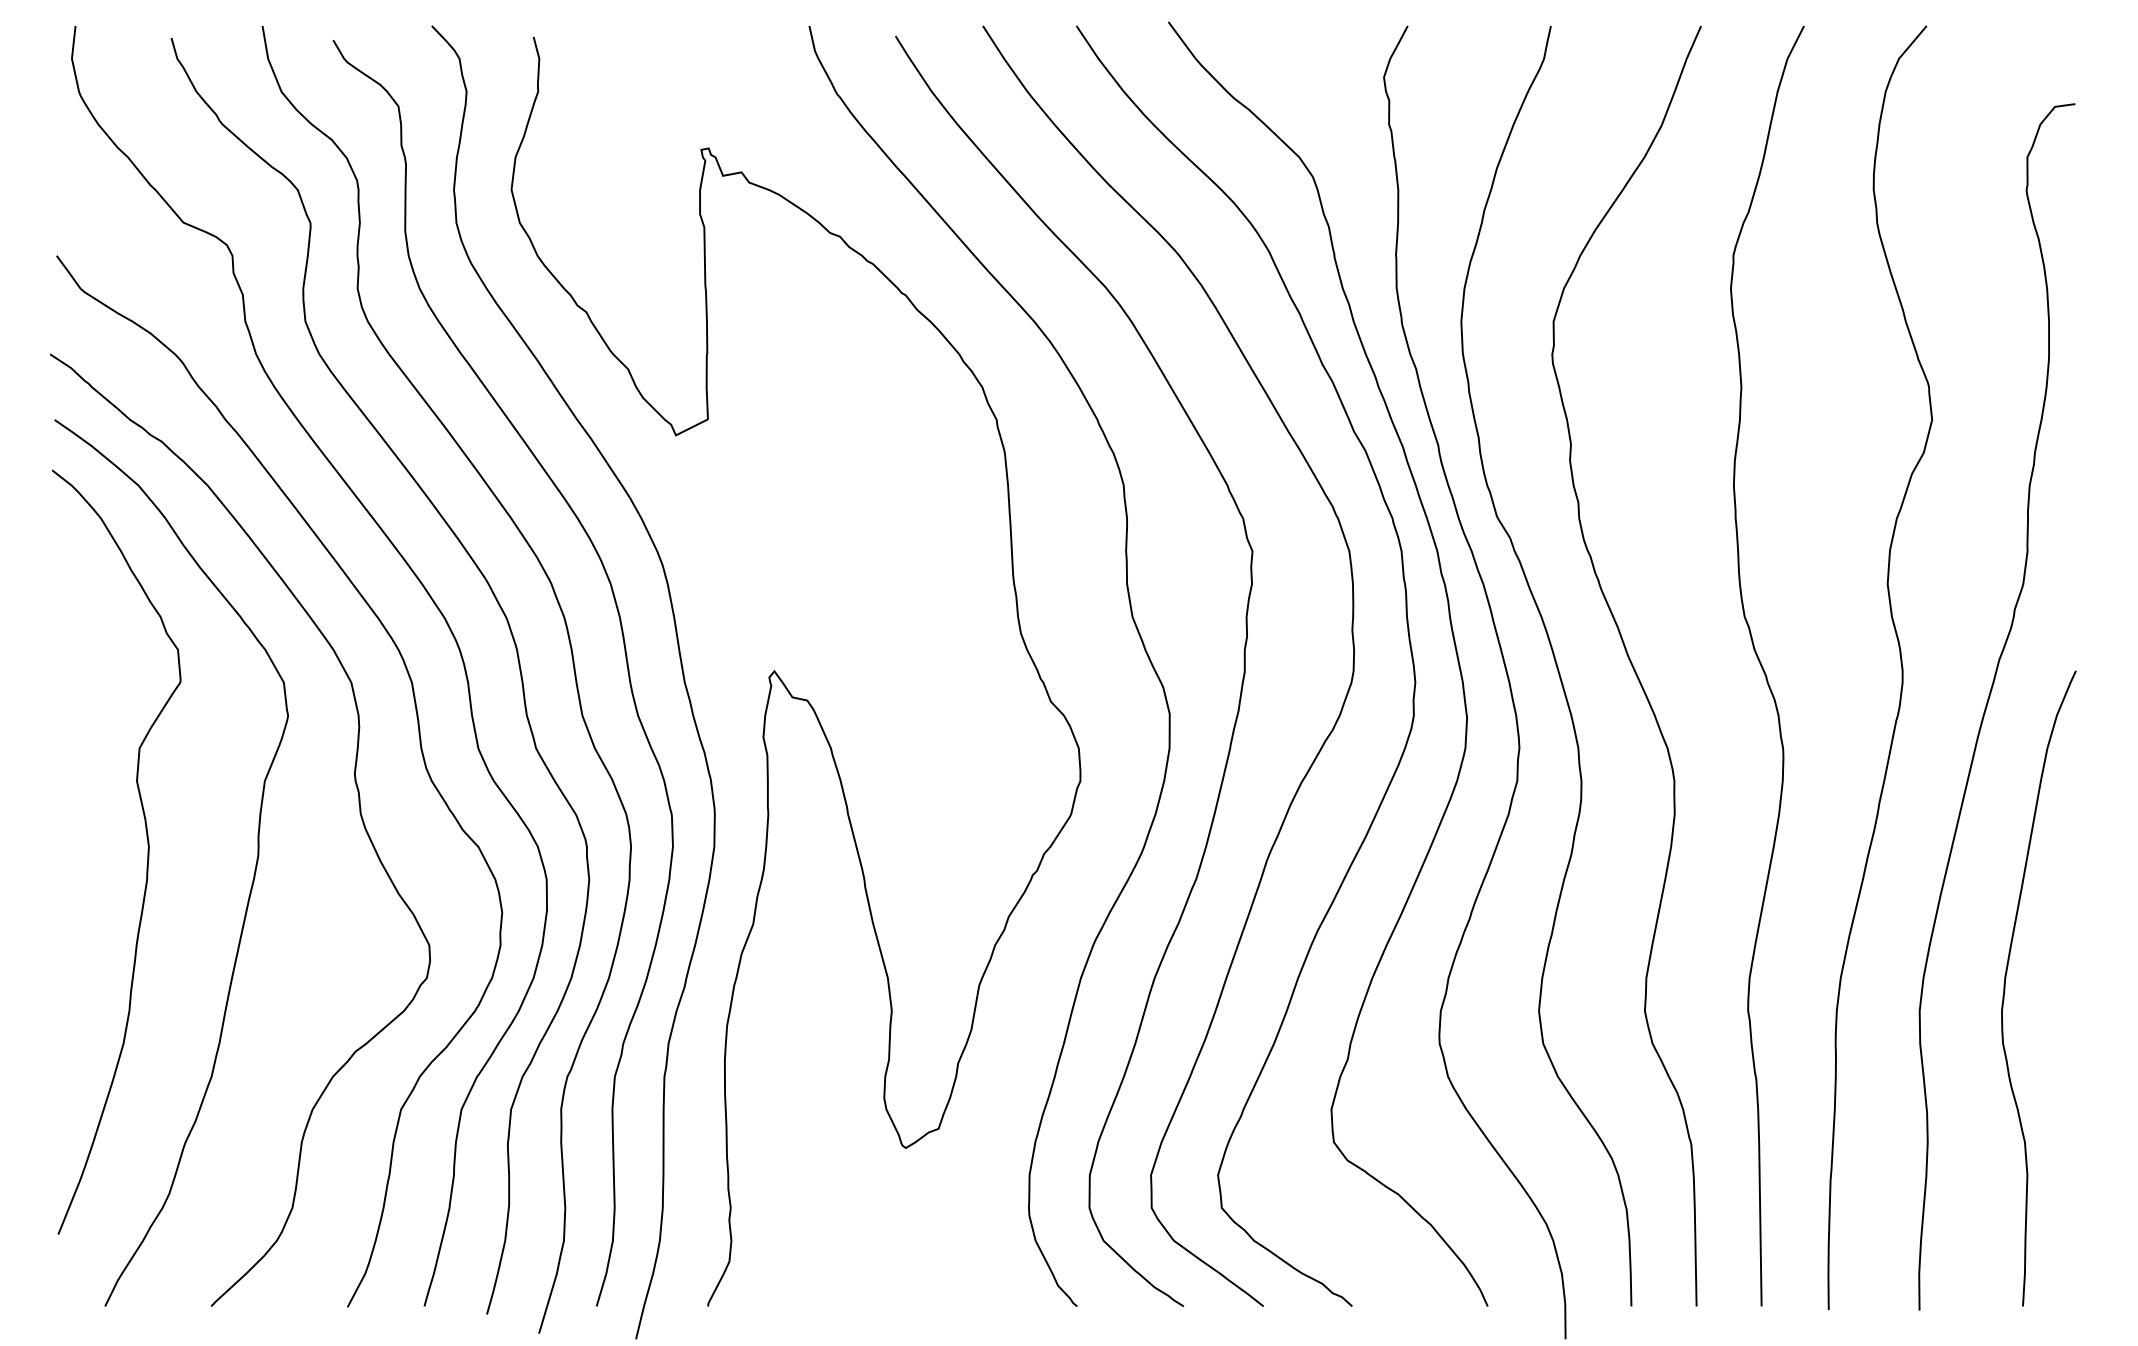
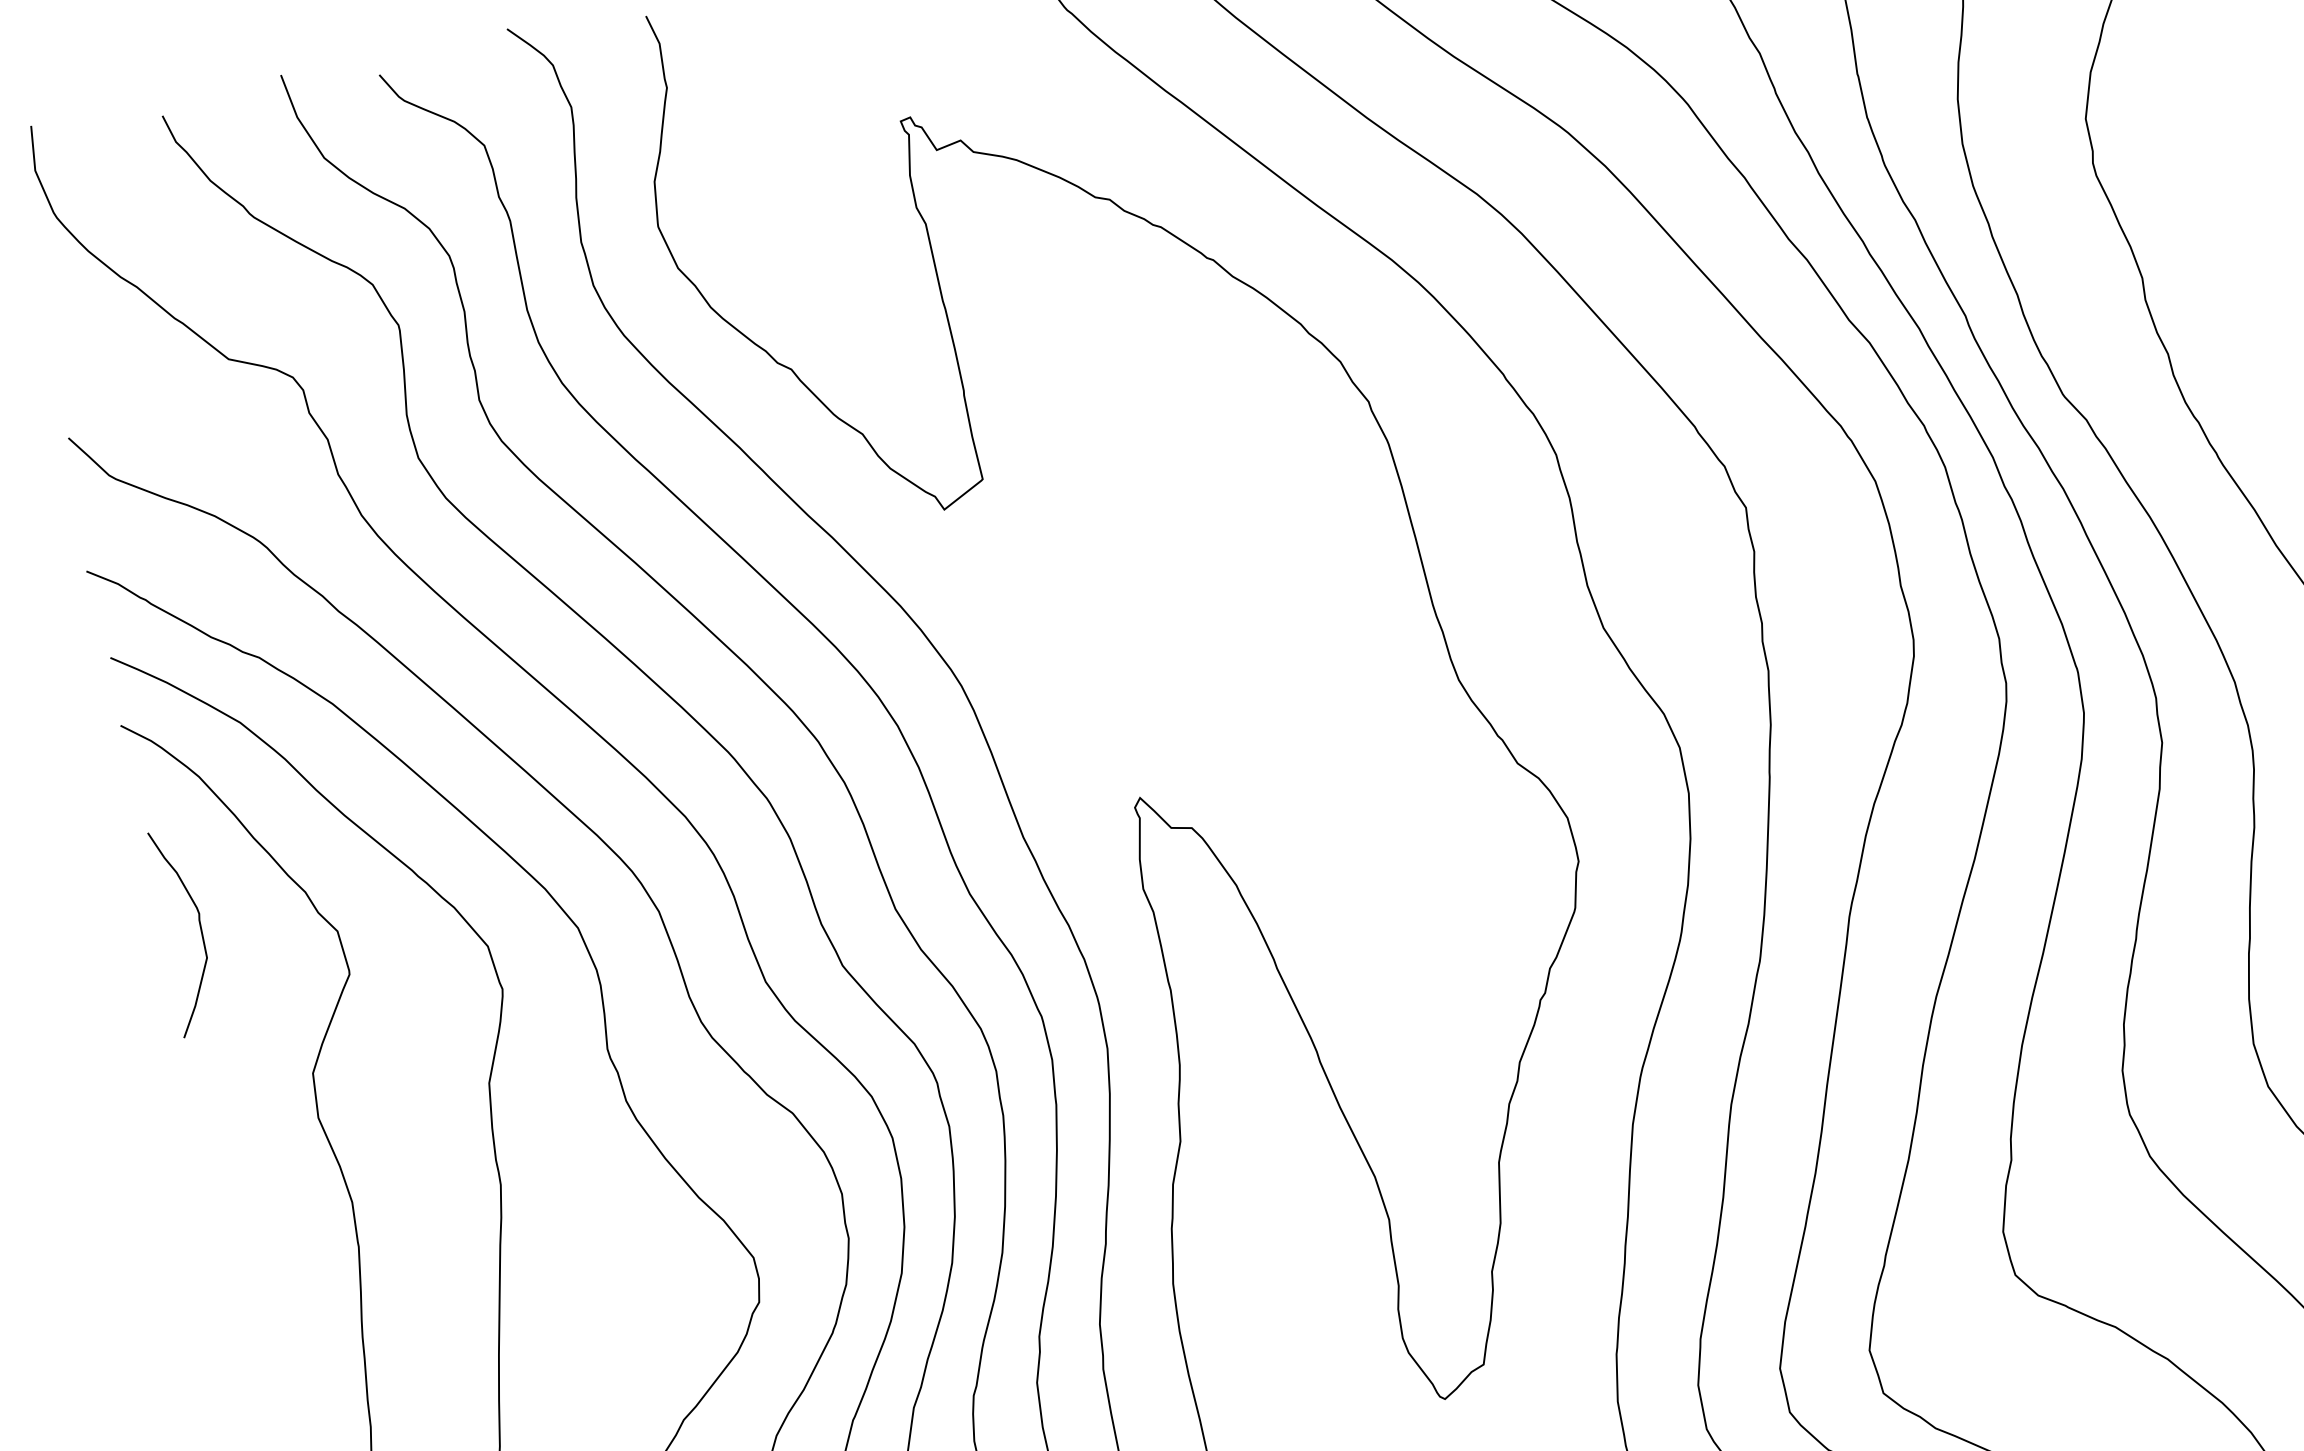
curve: (79, 627) -> (199, 928), added

